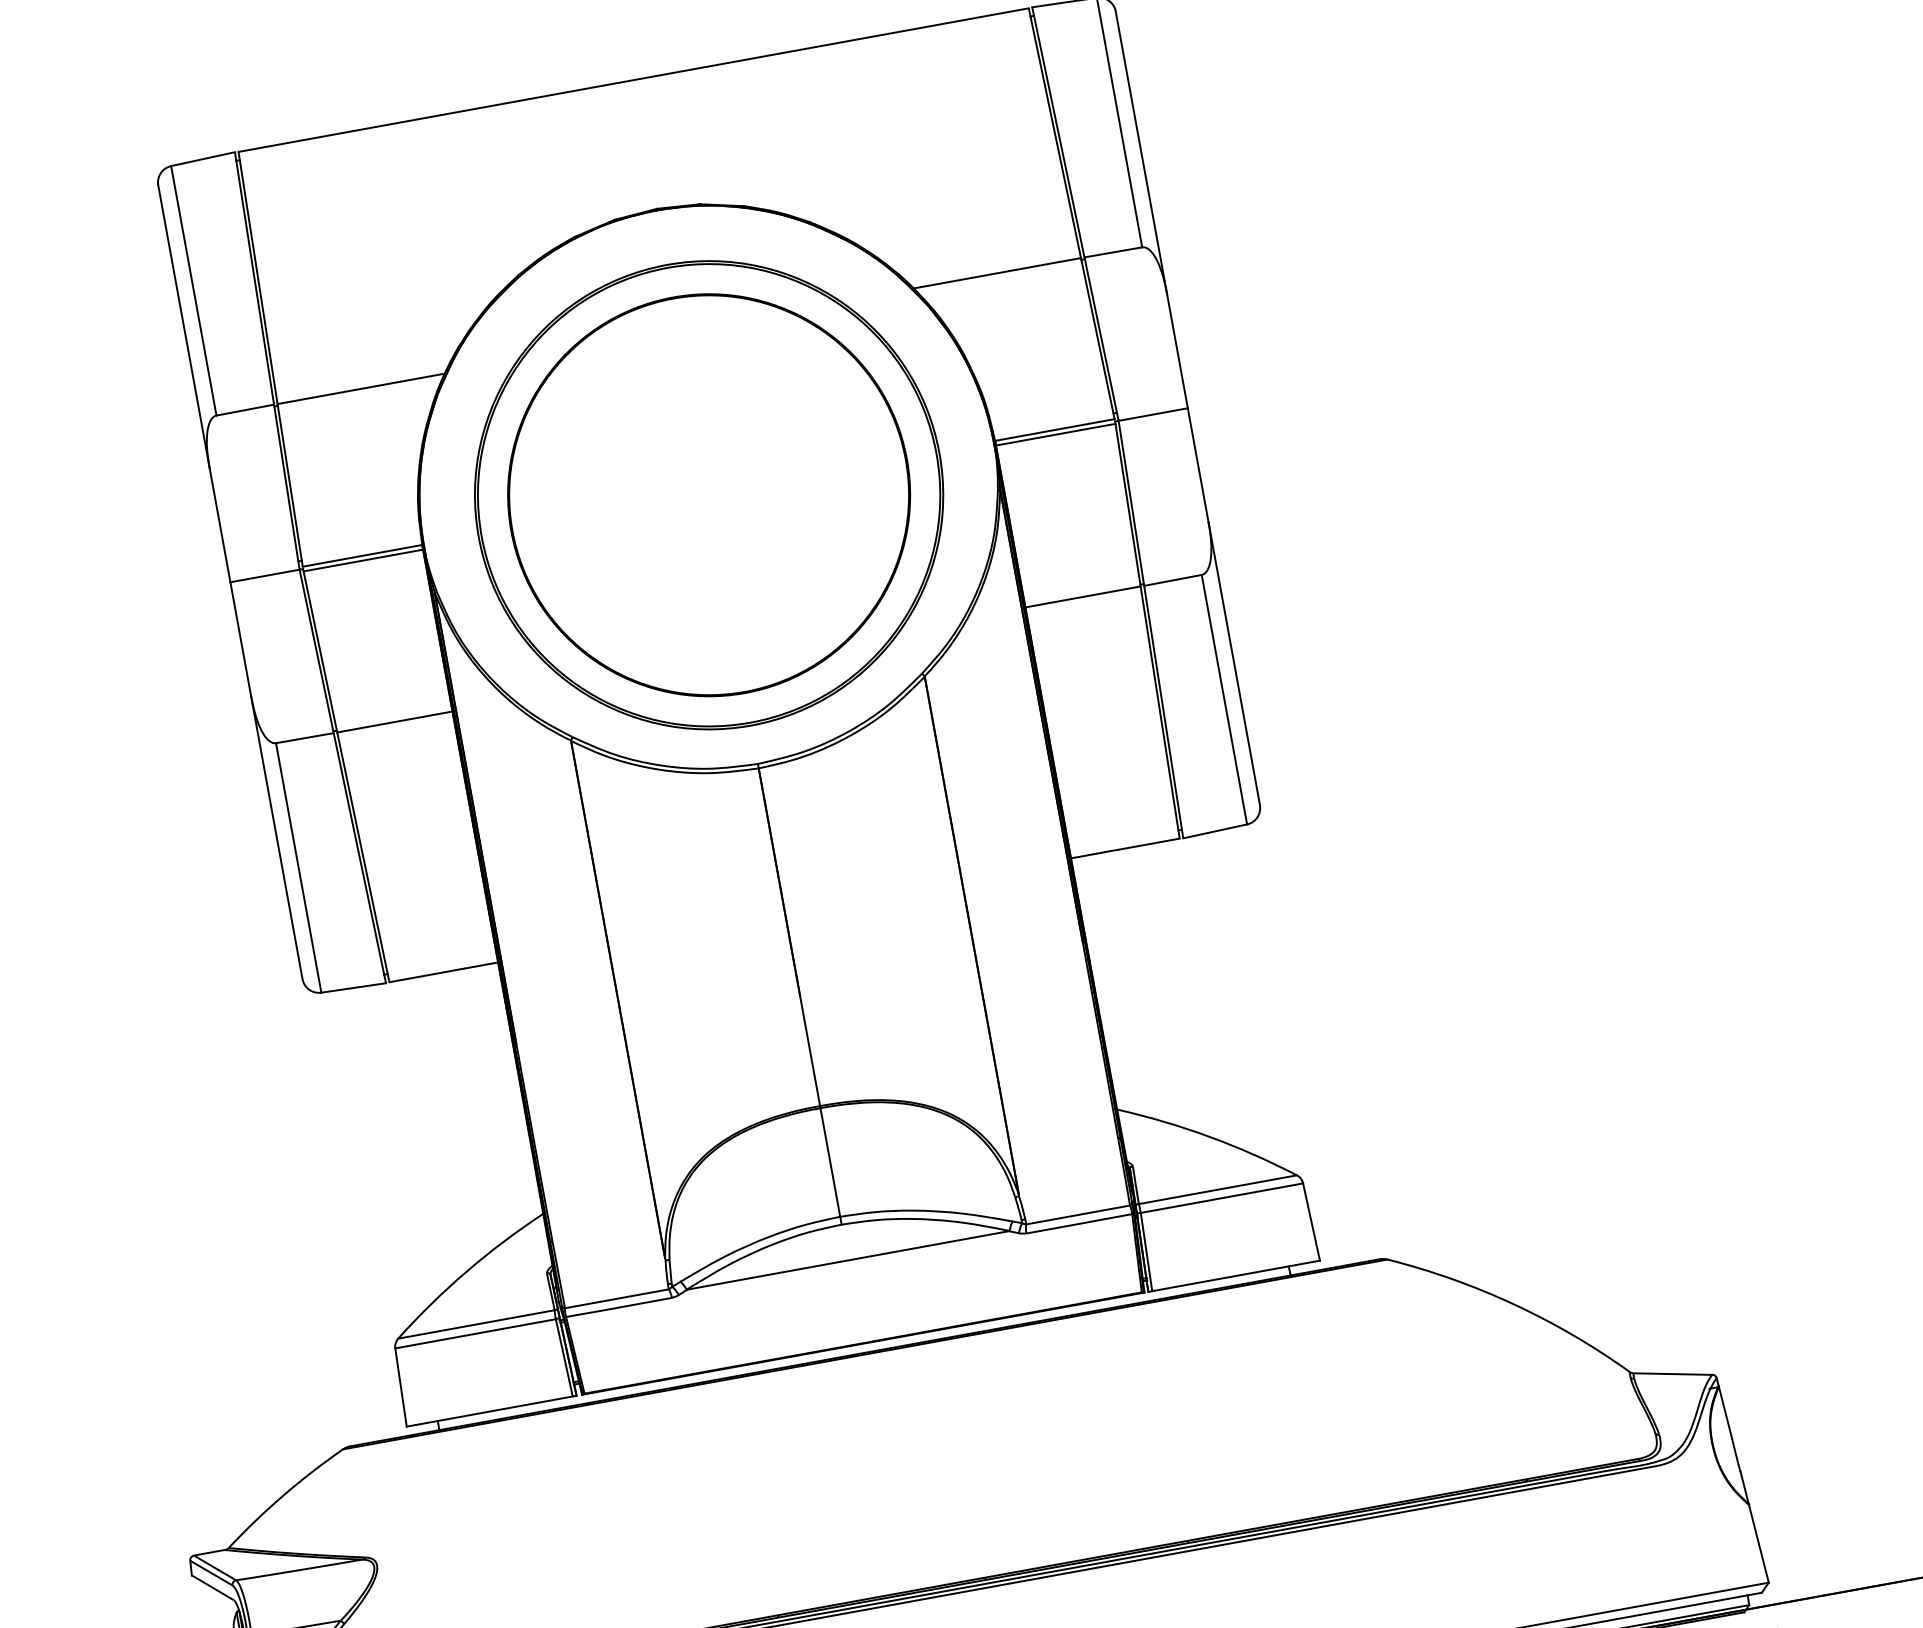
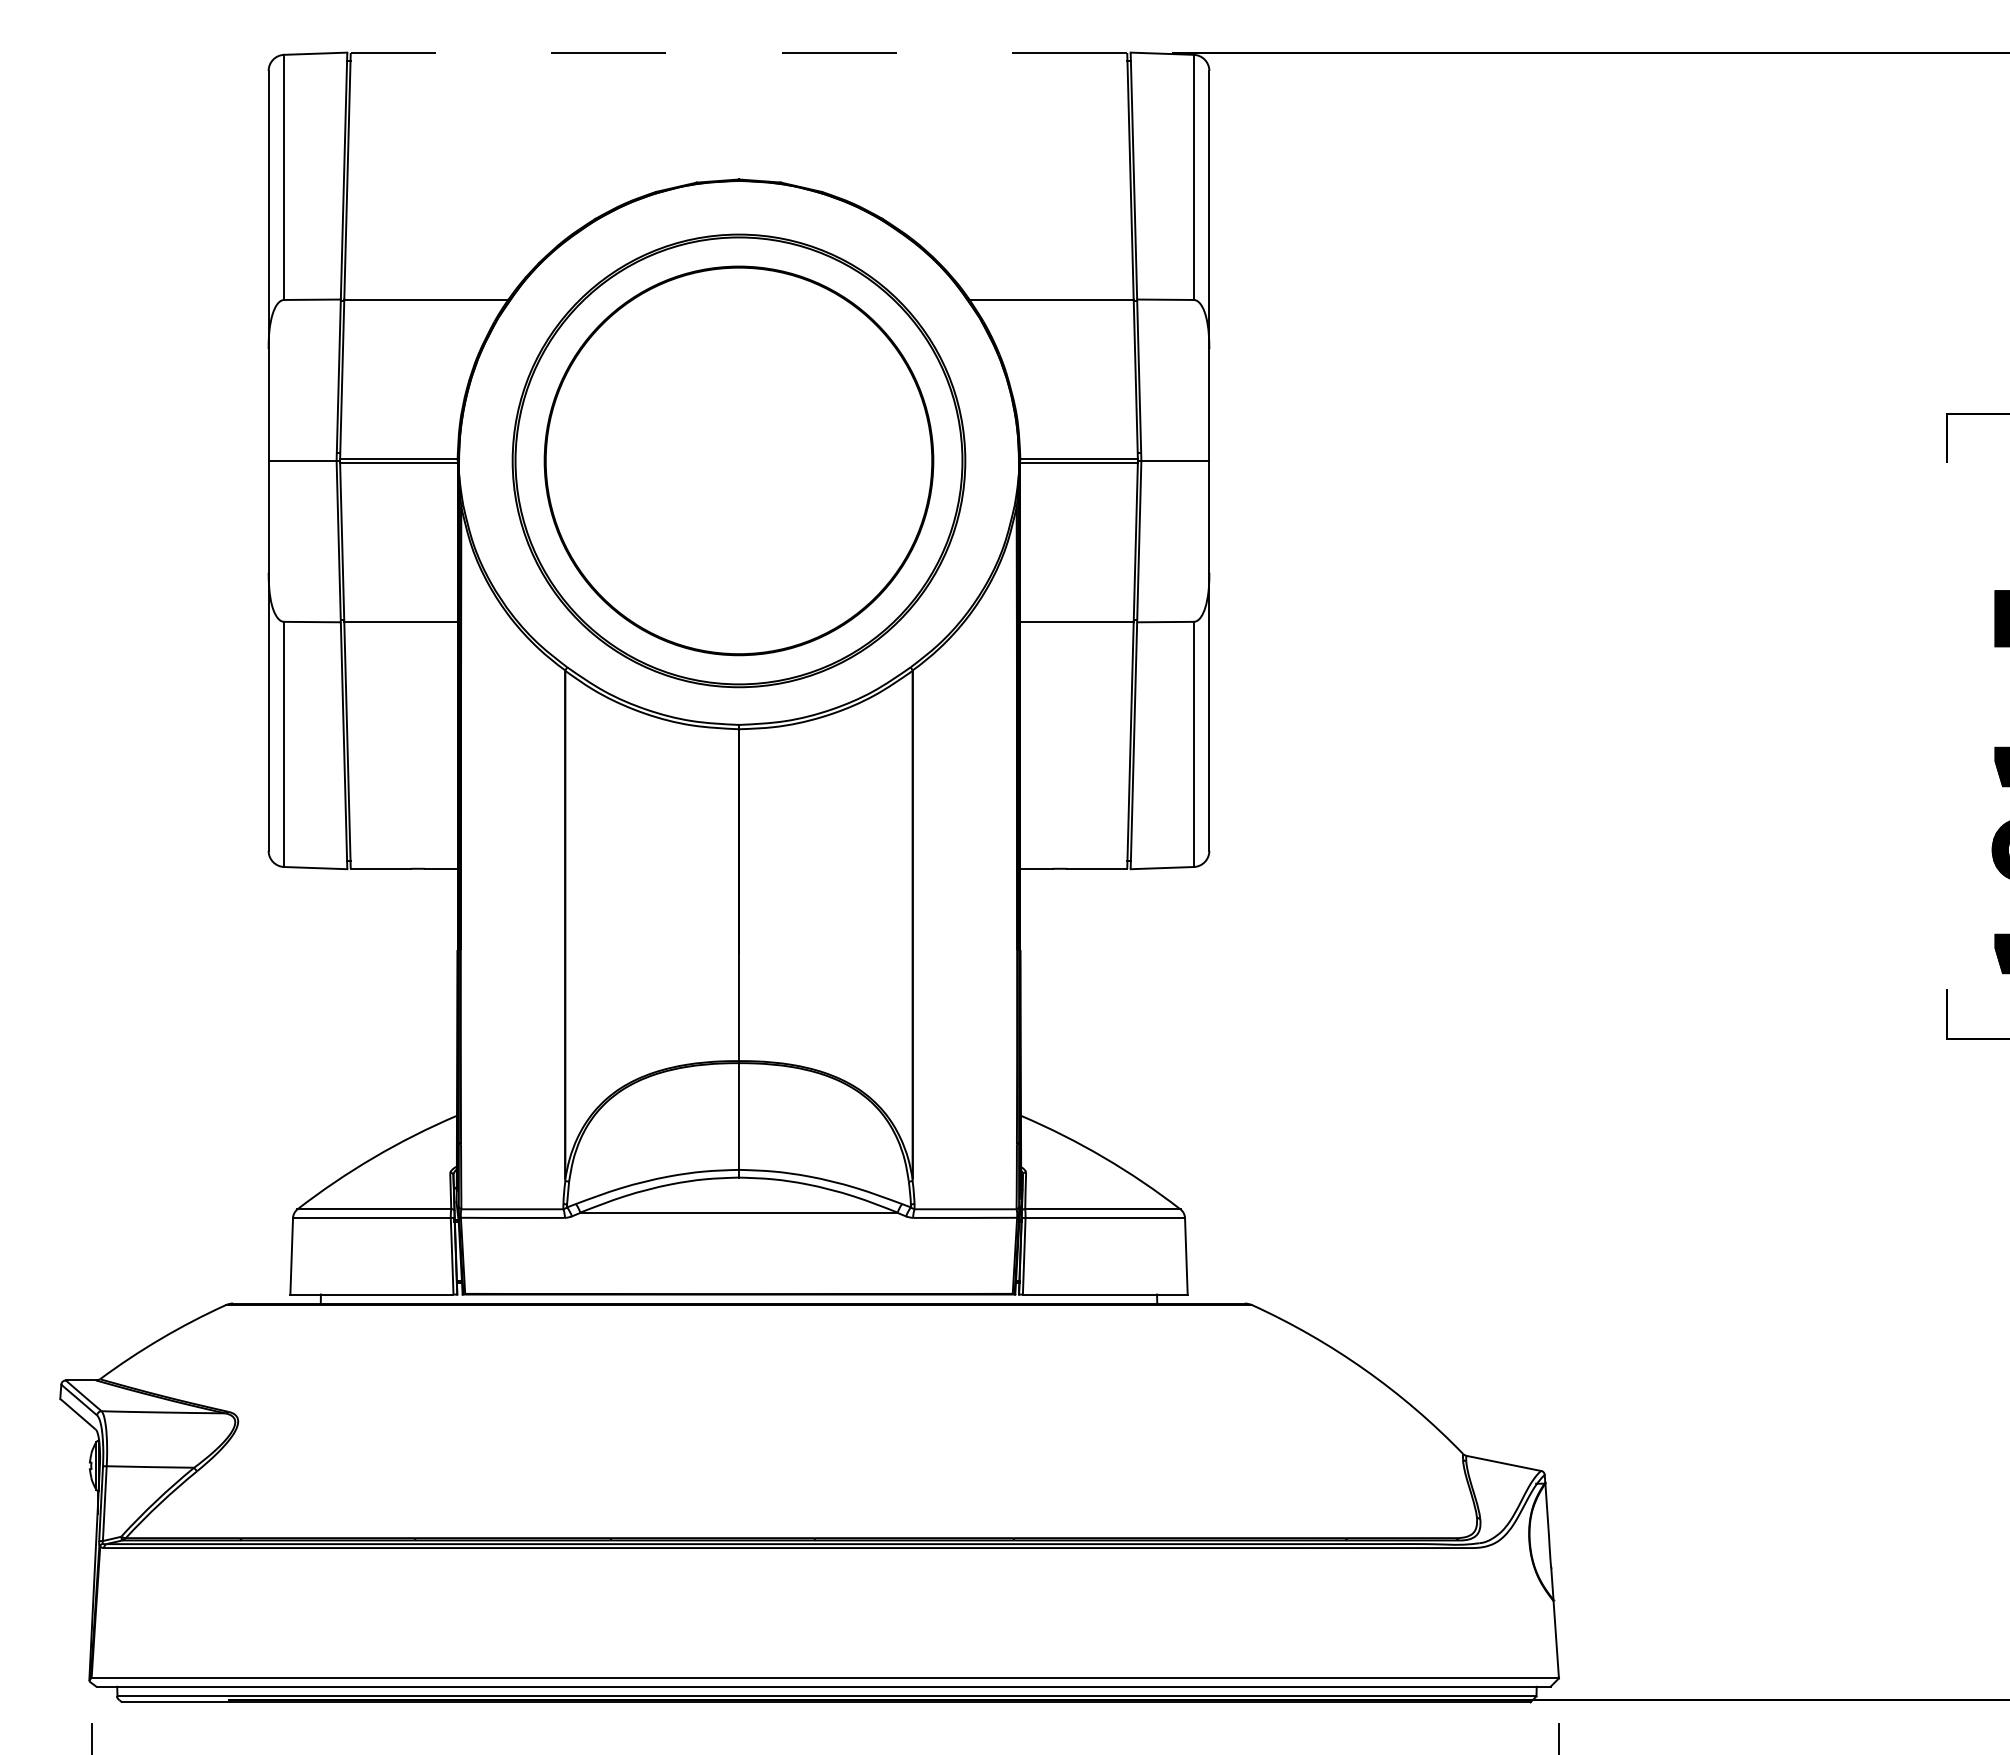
line: (633, 80) -> (738, 53), solid -> dashed

